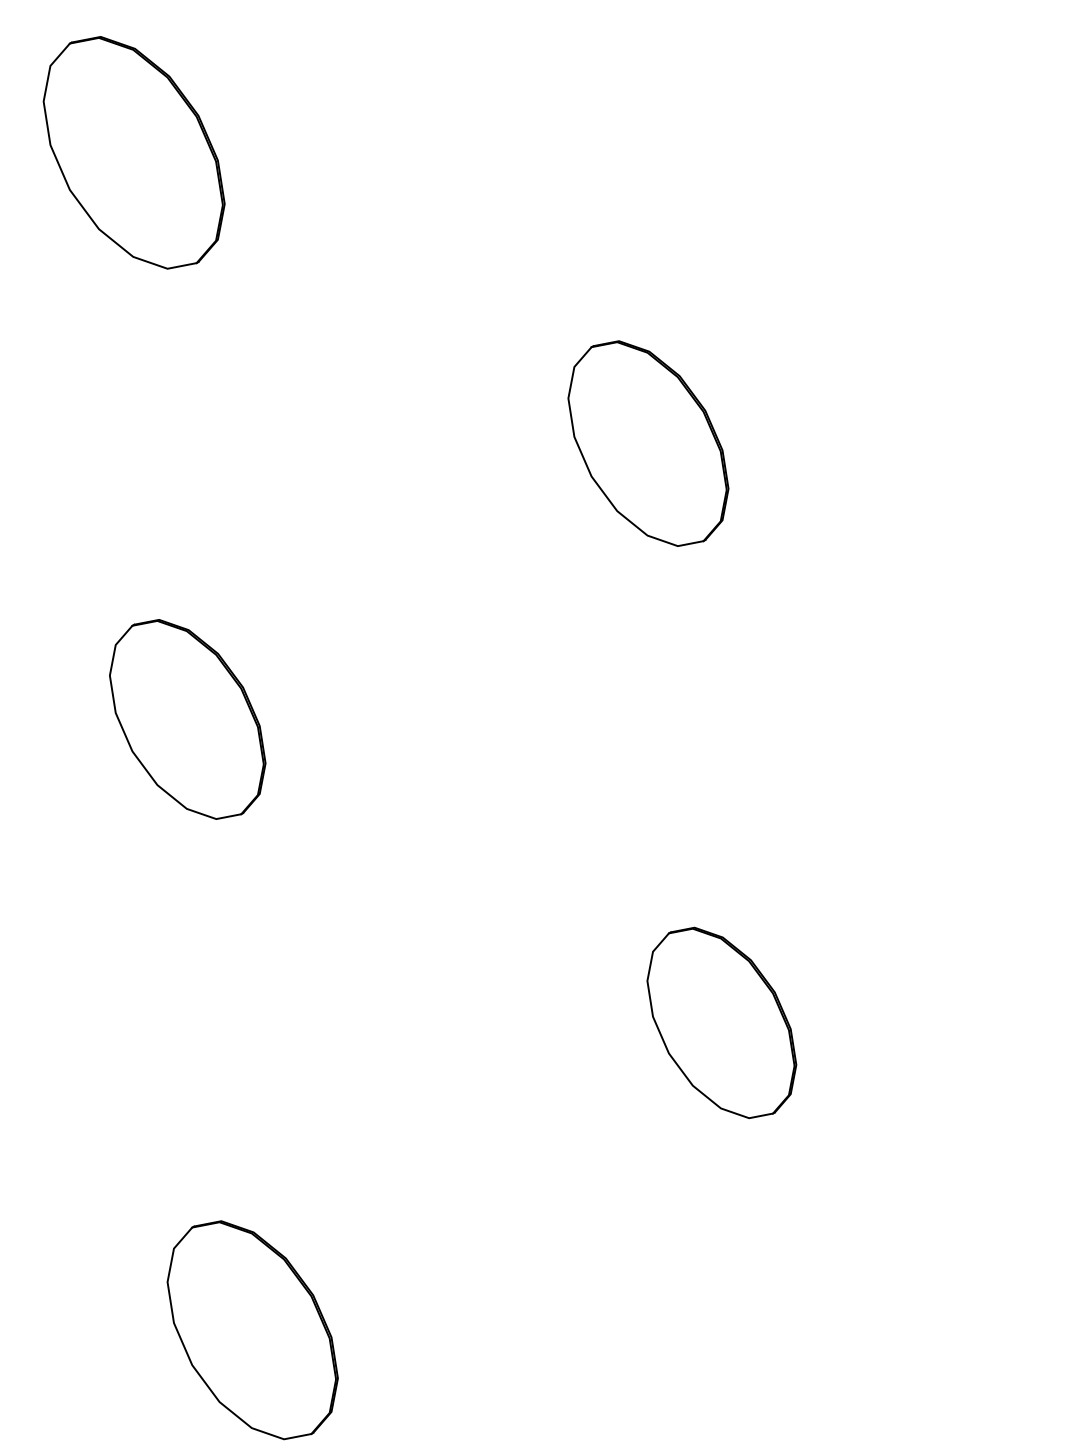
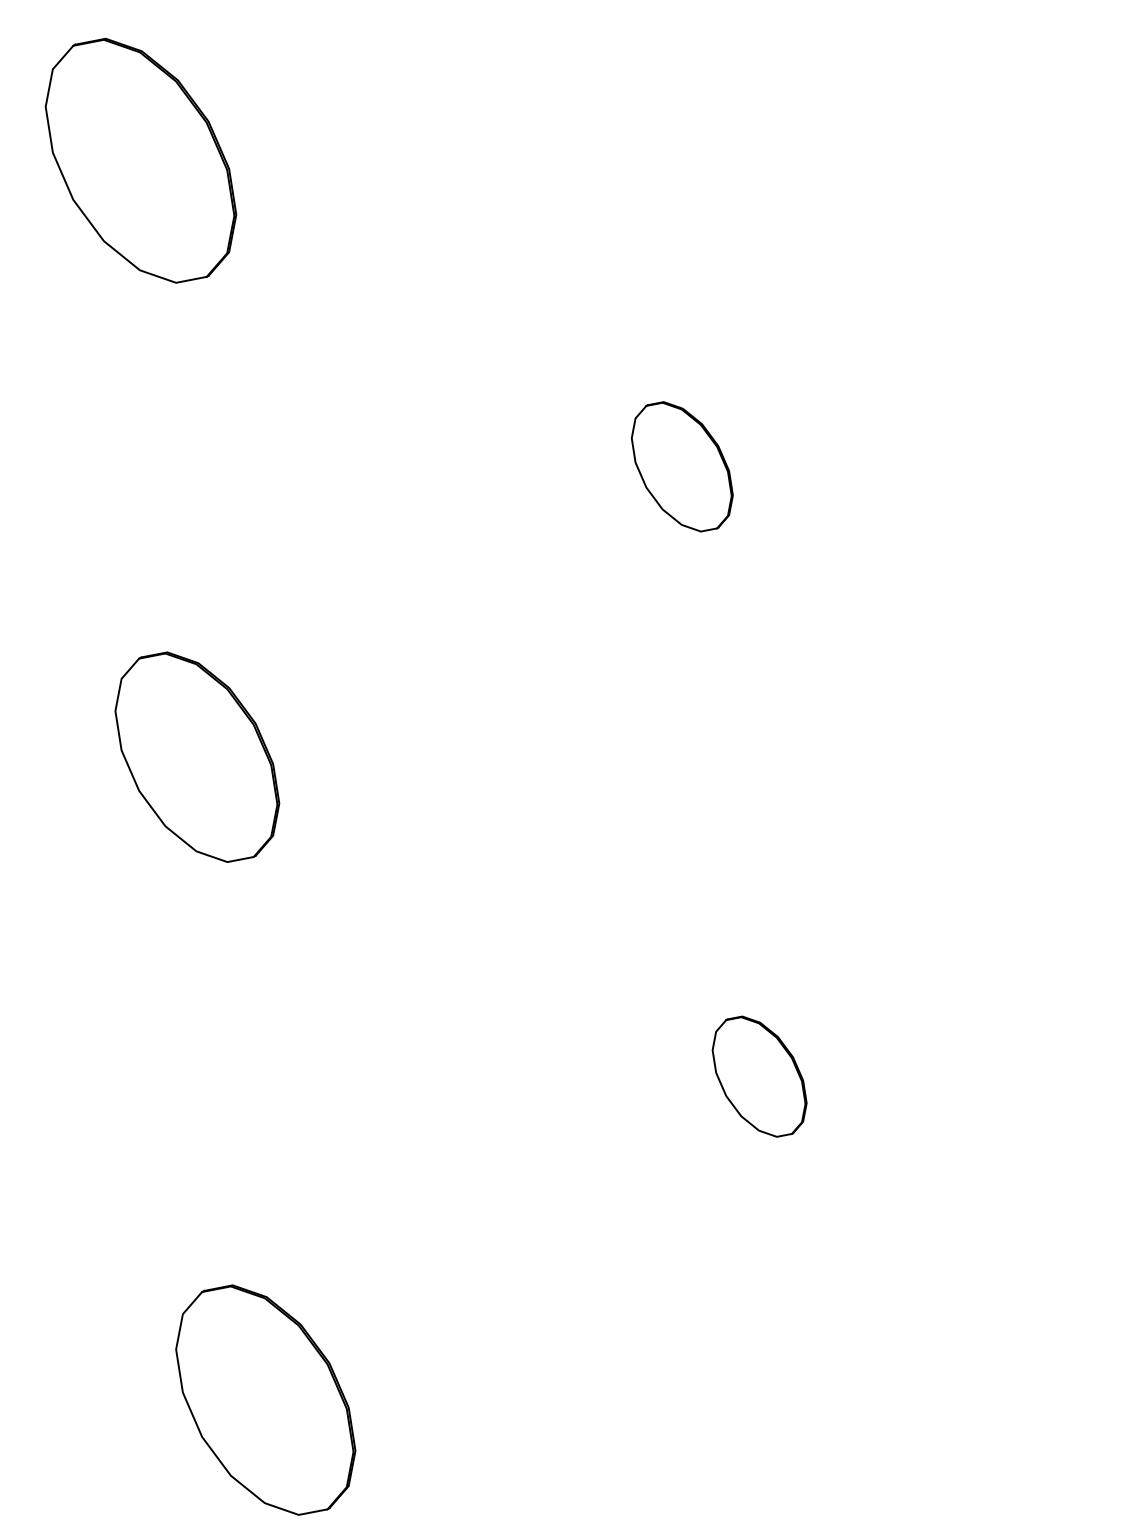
part: (648, 443) -> (682, 466), size x0.6
part: (721, 1022) -> (759, 1076), size x0.6

